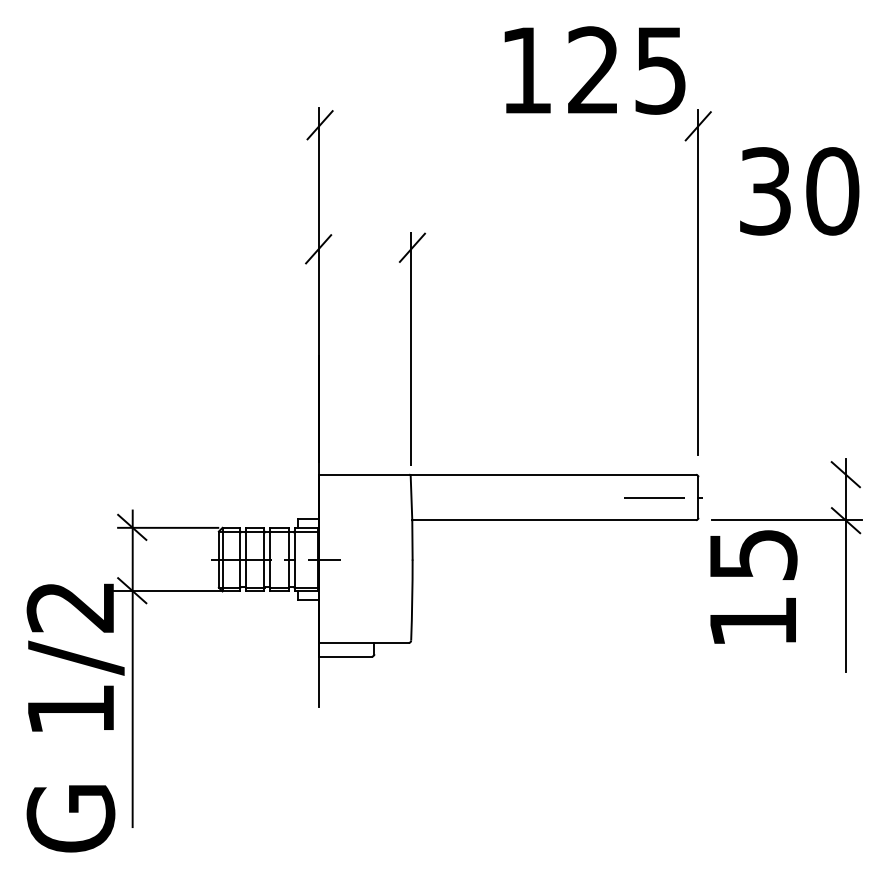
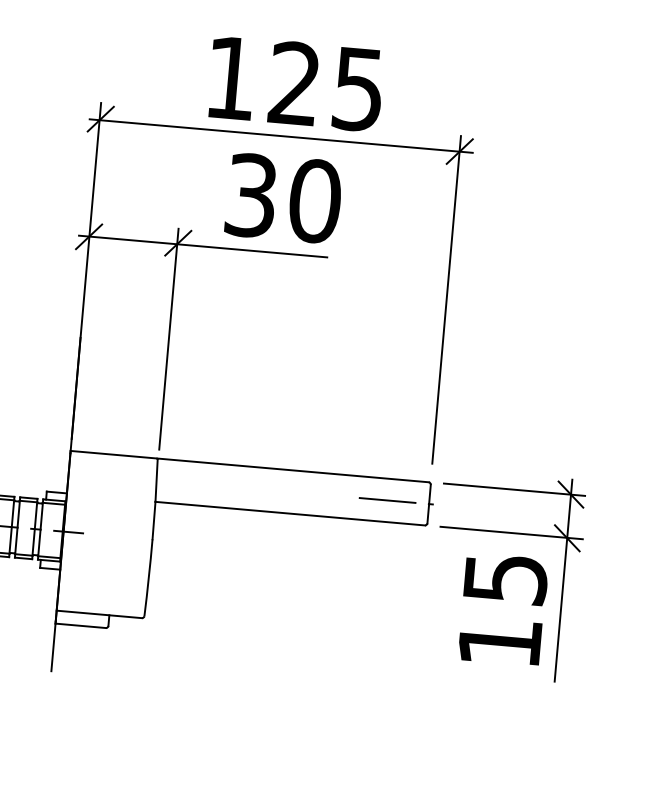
text: (594, 70) -> (295, 83), moved
line: (509, 126) -> (280, 136), added
text: (799, 191) -> (283, 198), moved
line: (438, 249) -> (202, 246), added
line: (786, 474) -> (514, 489), added
text: (753, 586) -> (503, 609), moved

